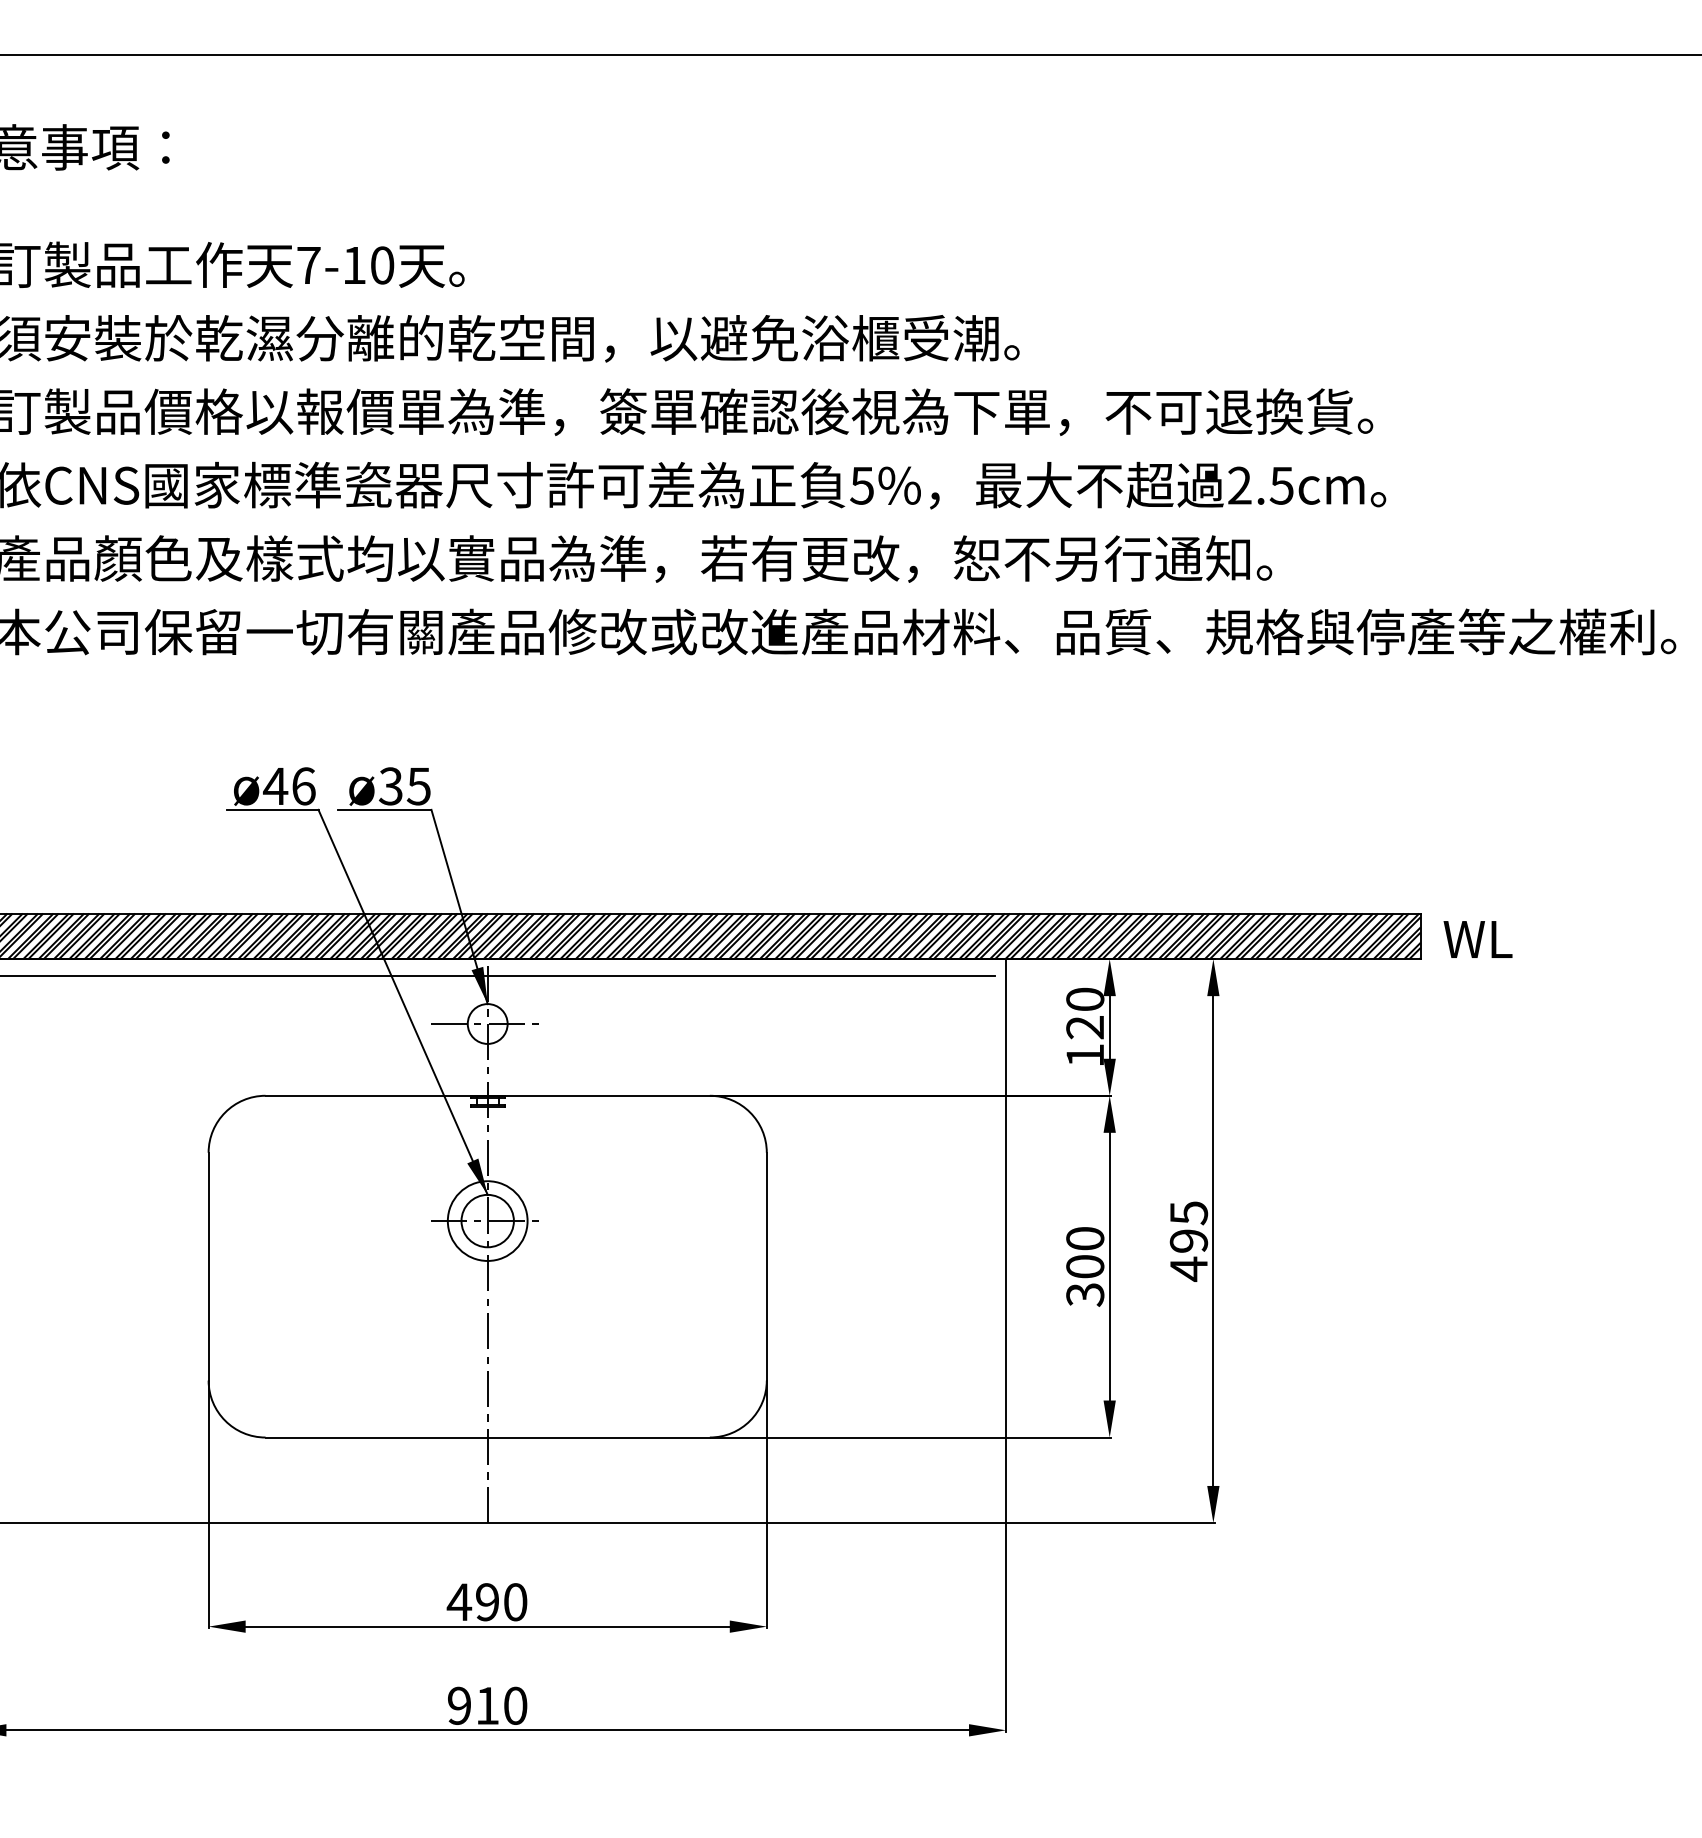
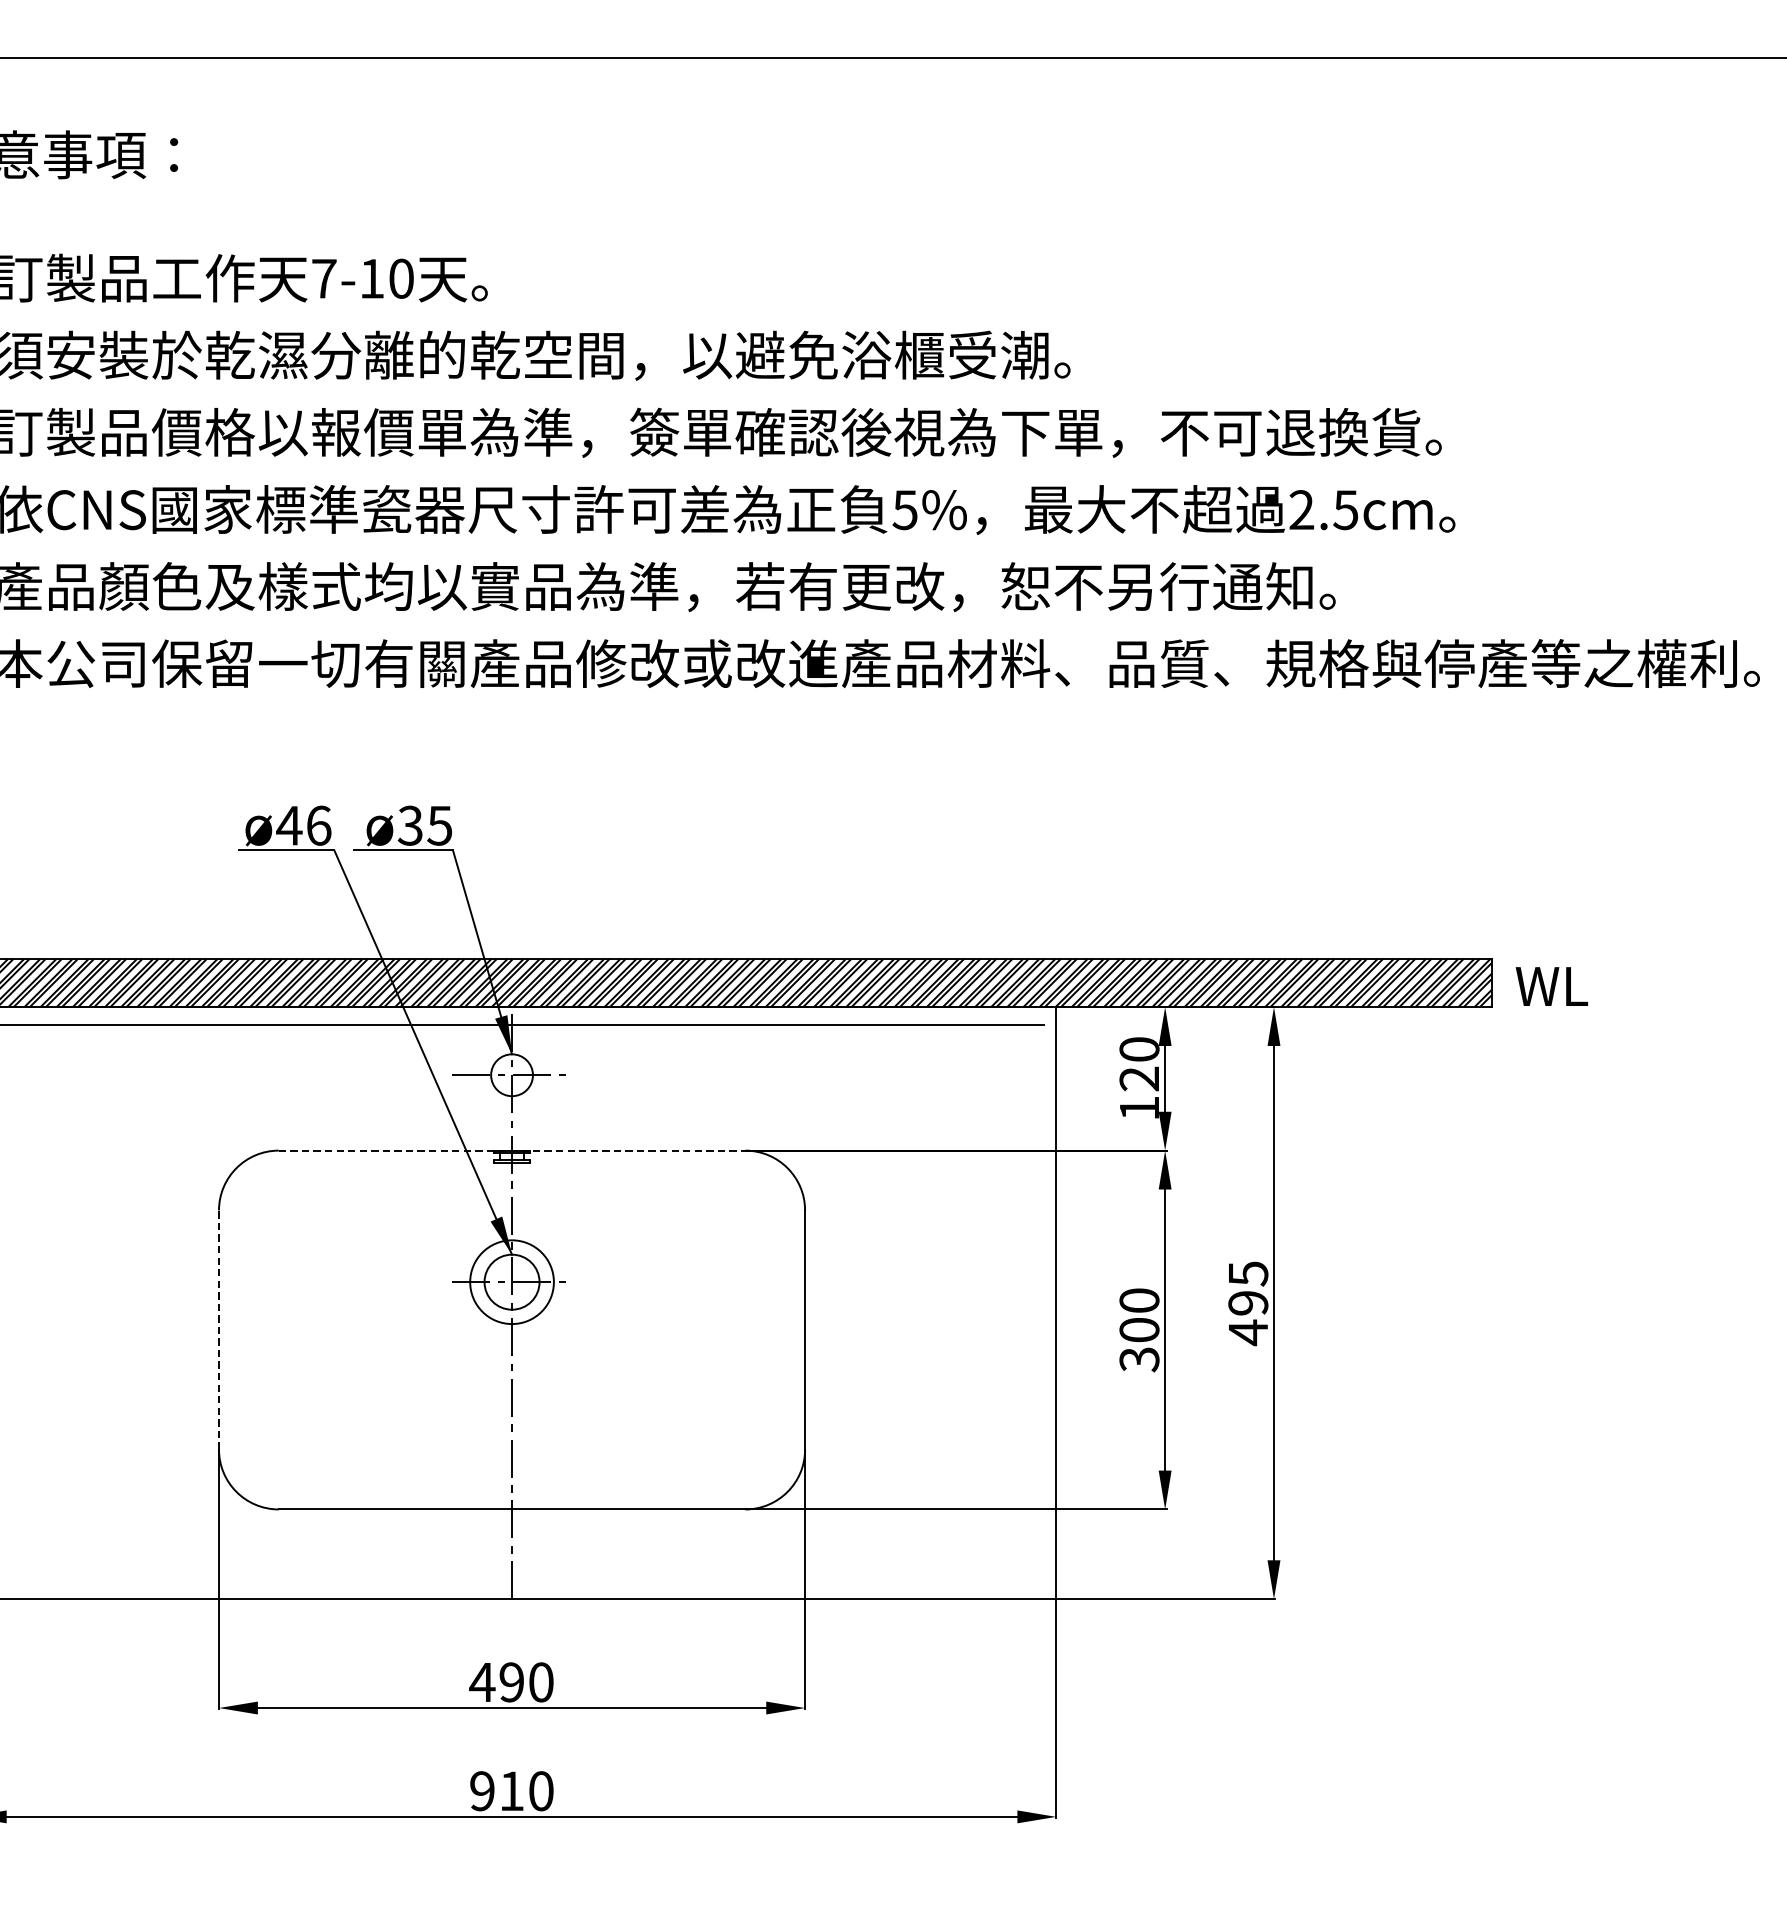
line: (488, 1095) -> (512, 1150), solid -> dashed
line: (208, 1266) -> (218, 1329), solid -> dashed

